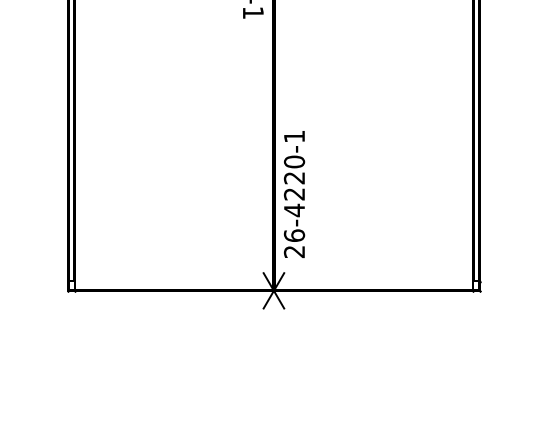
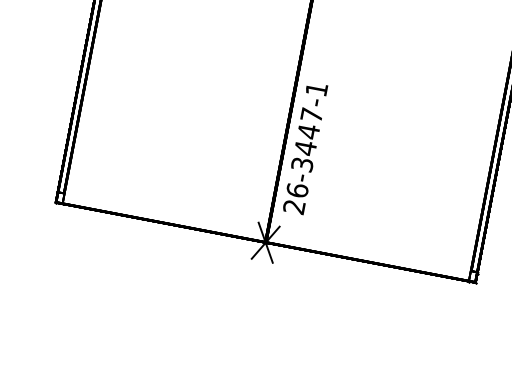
text: (294, 186) -> (307, 140), 26-4220-1 -> 26-3447-1

